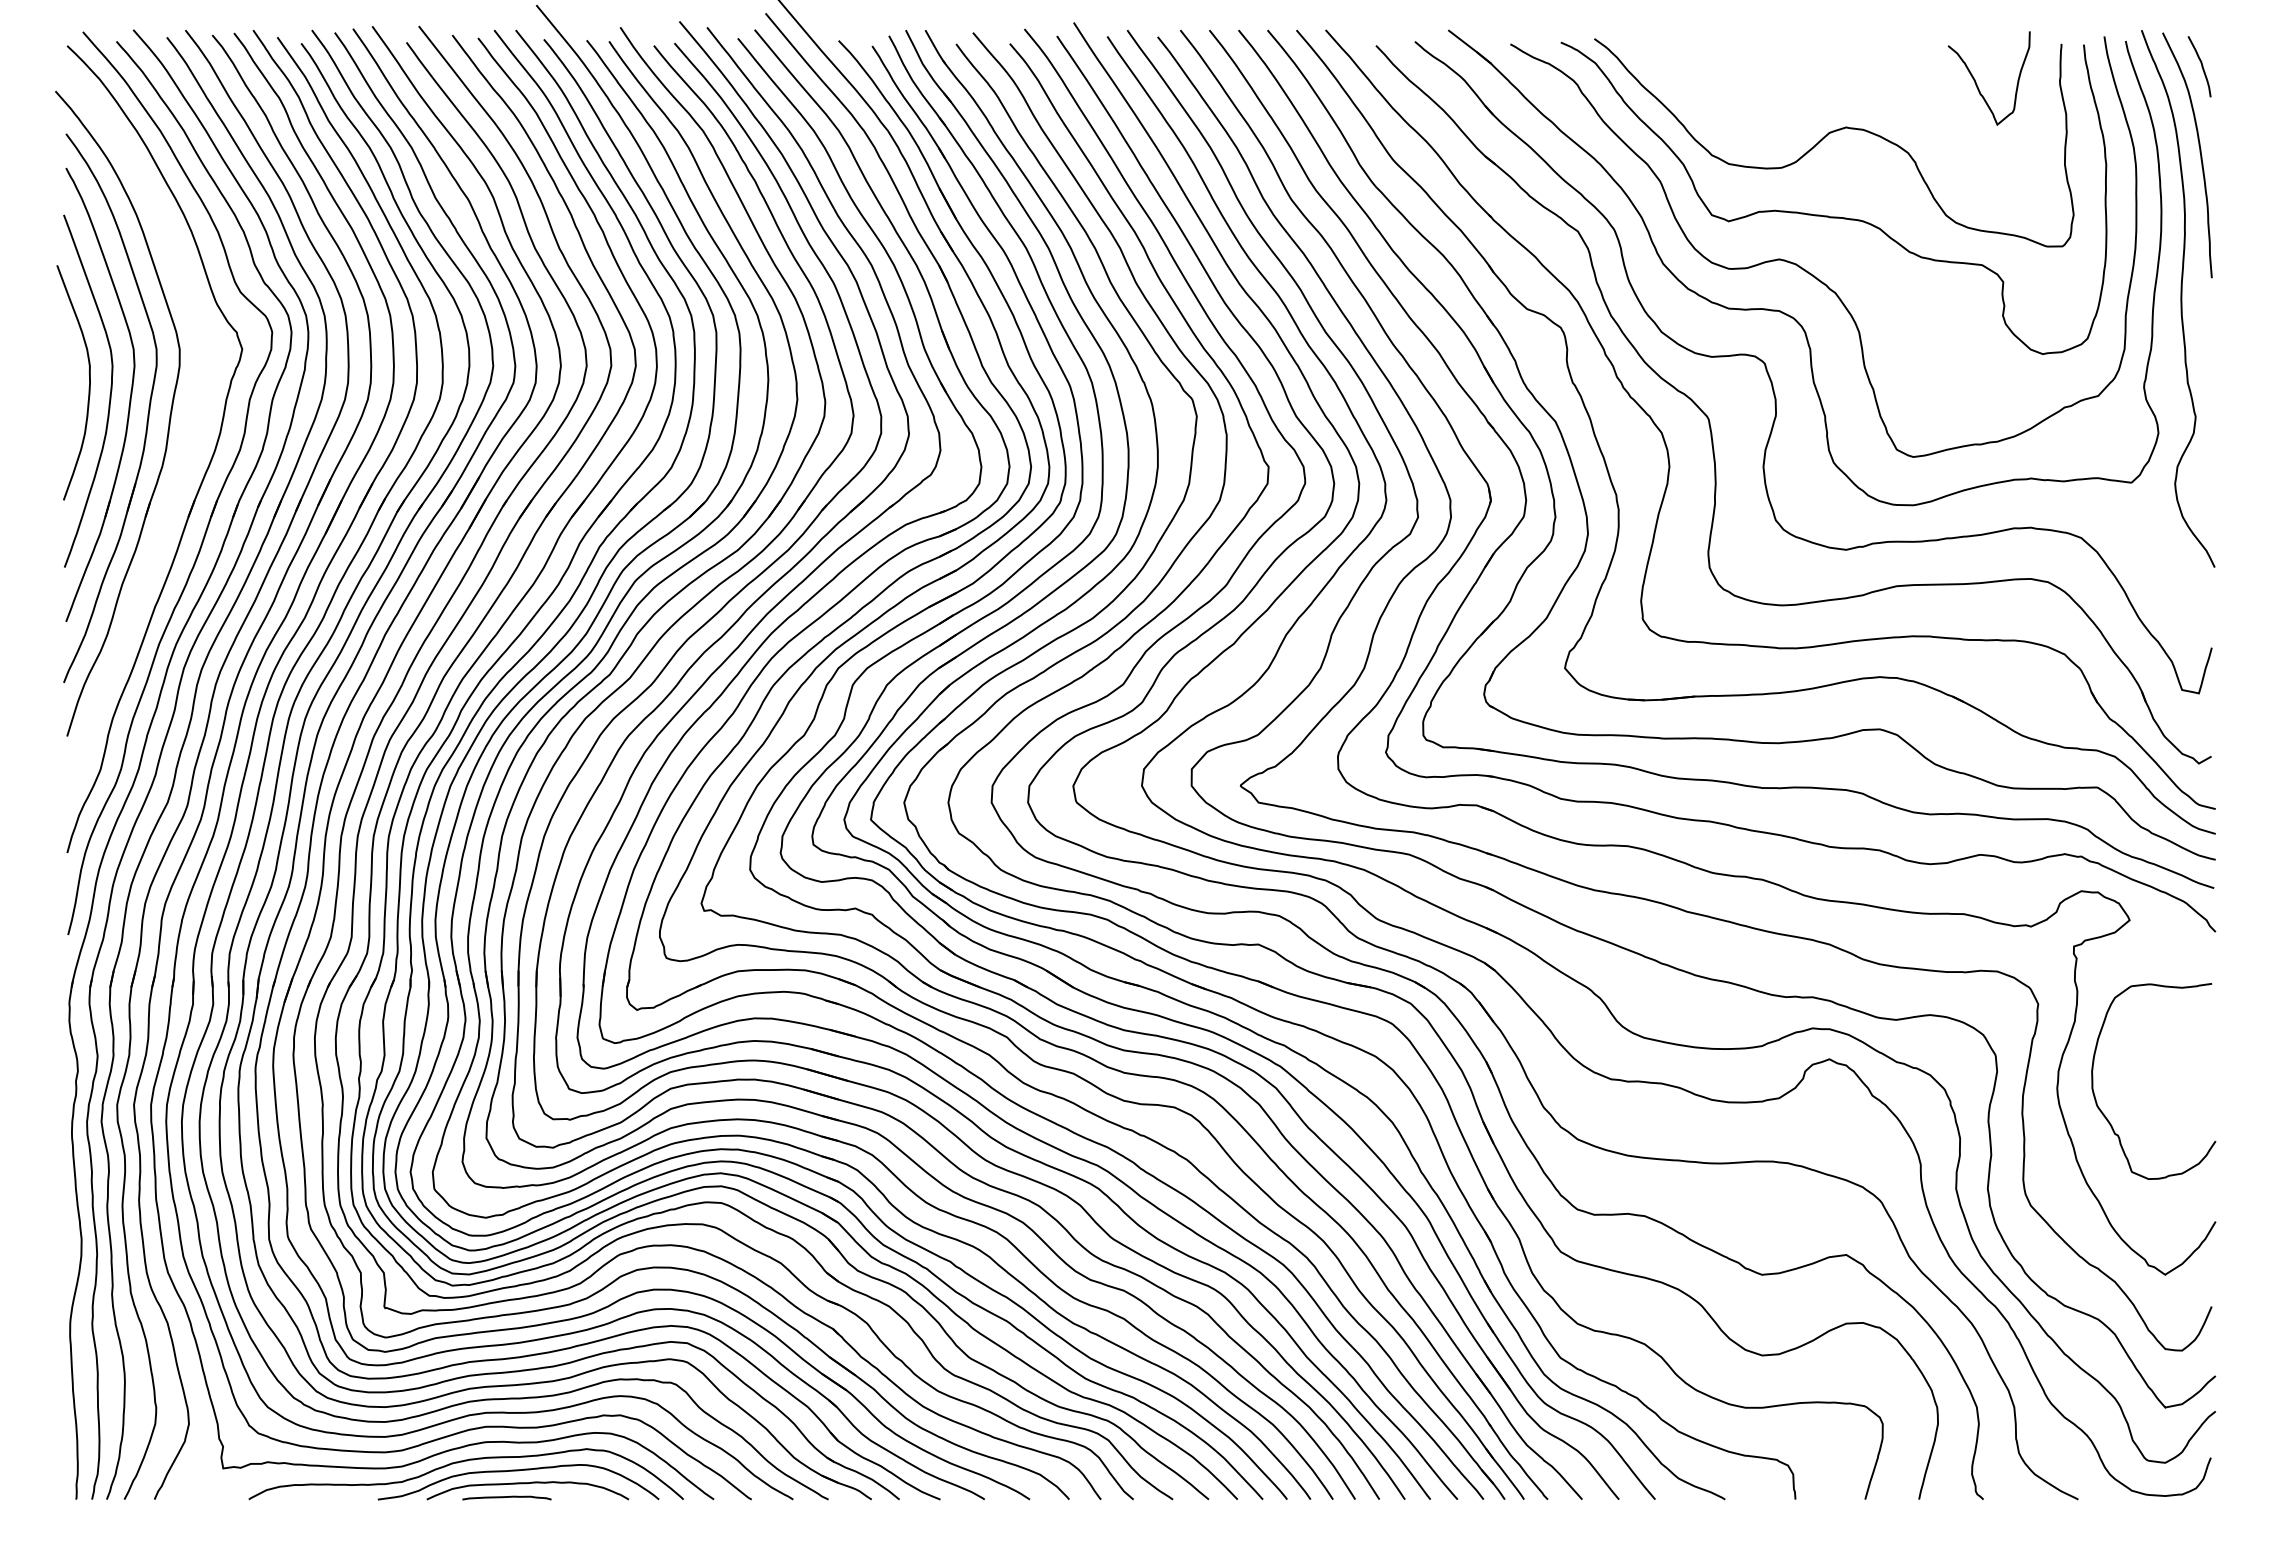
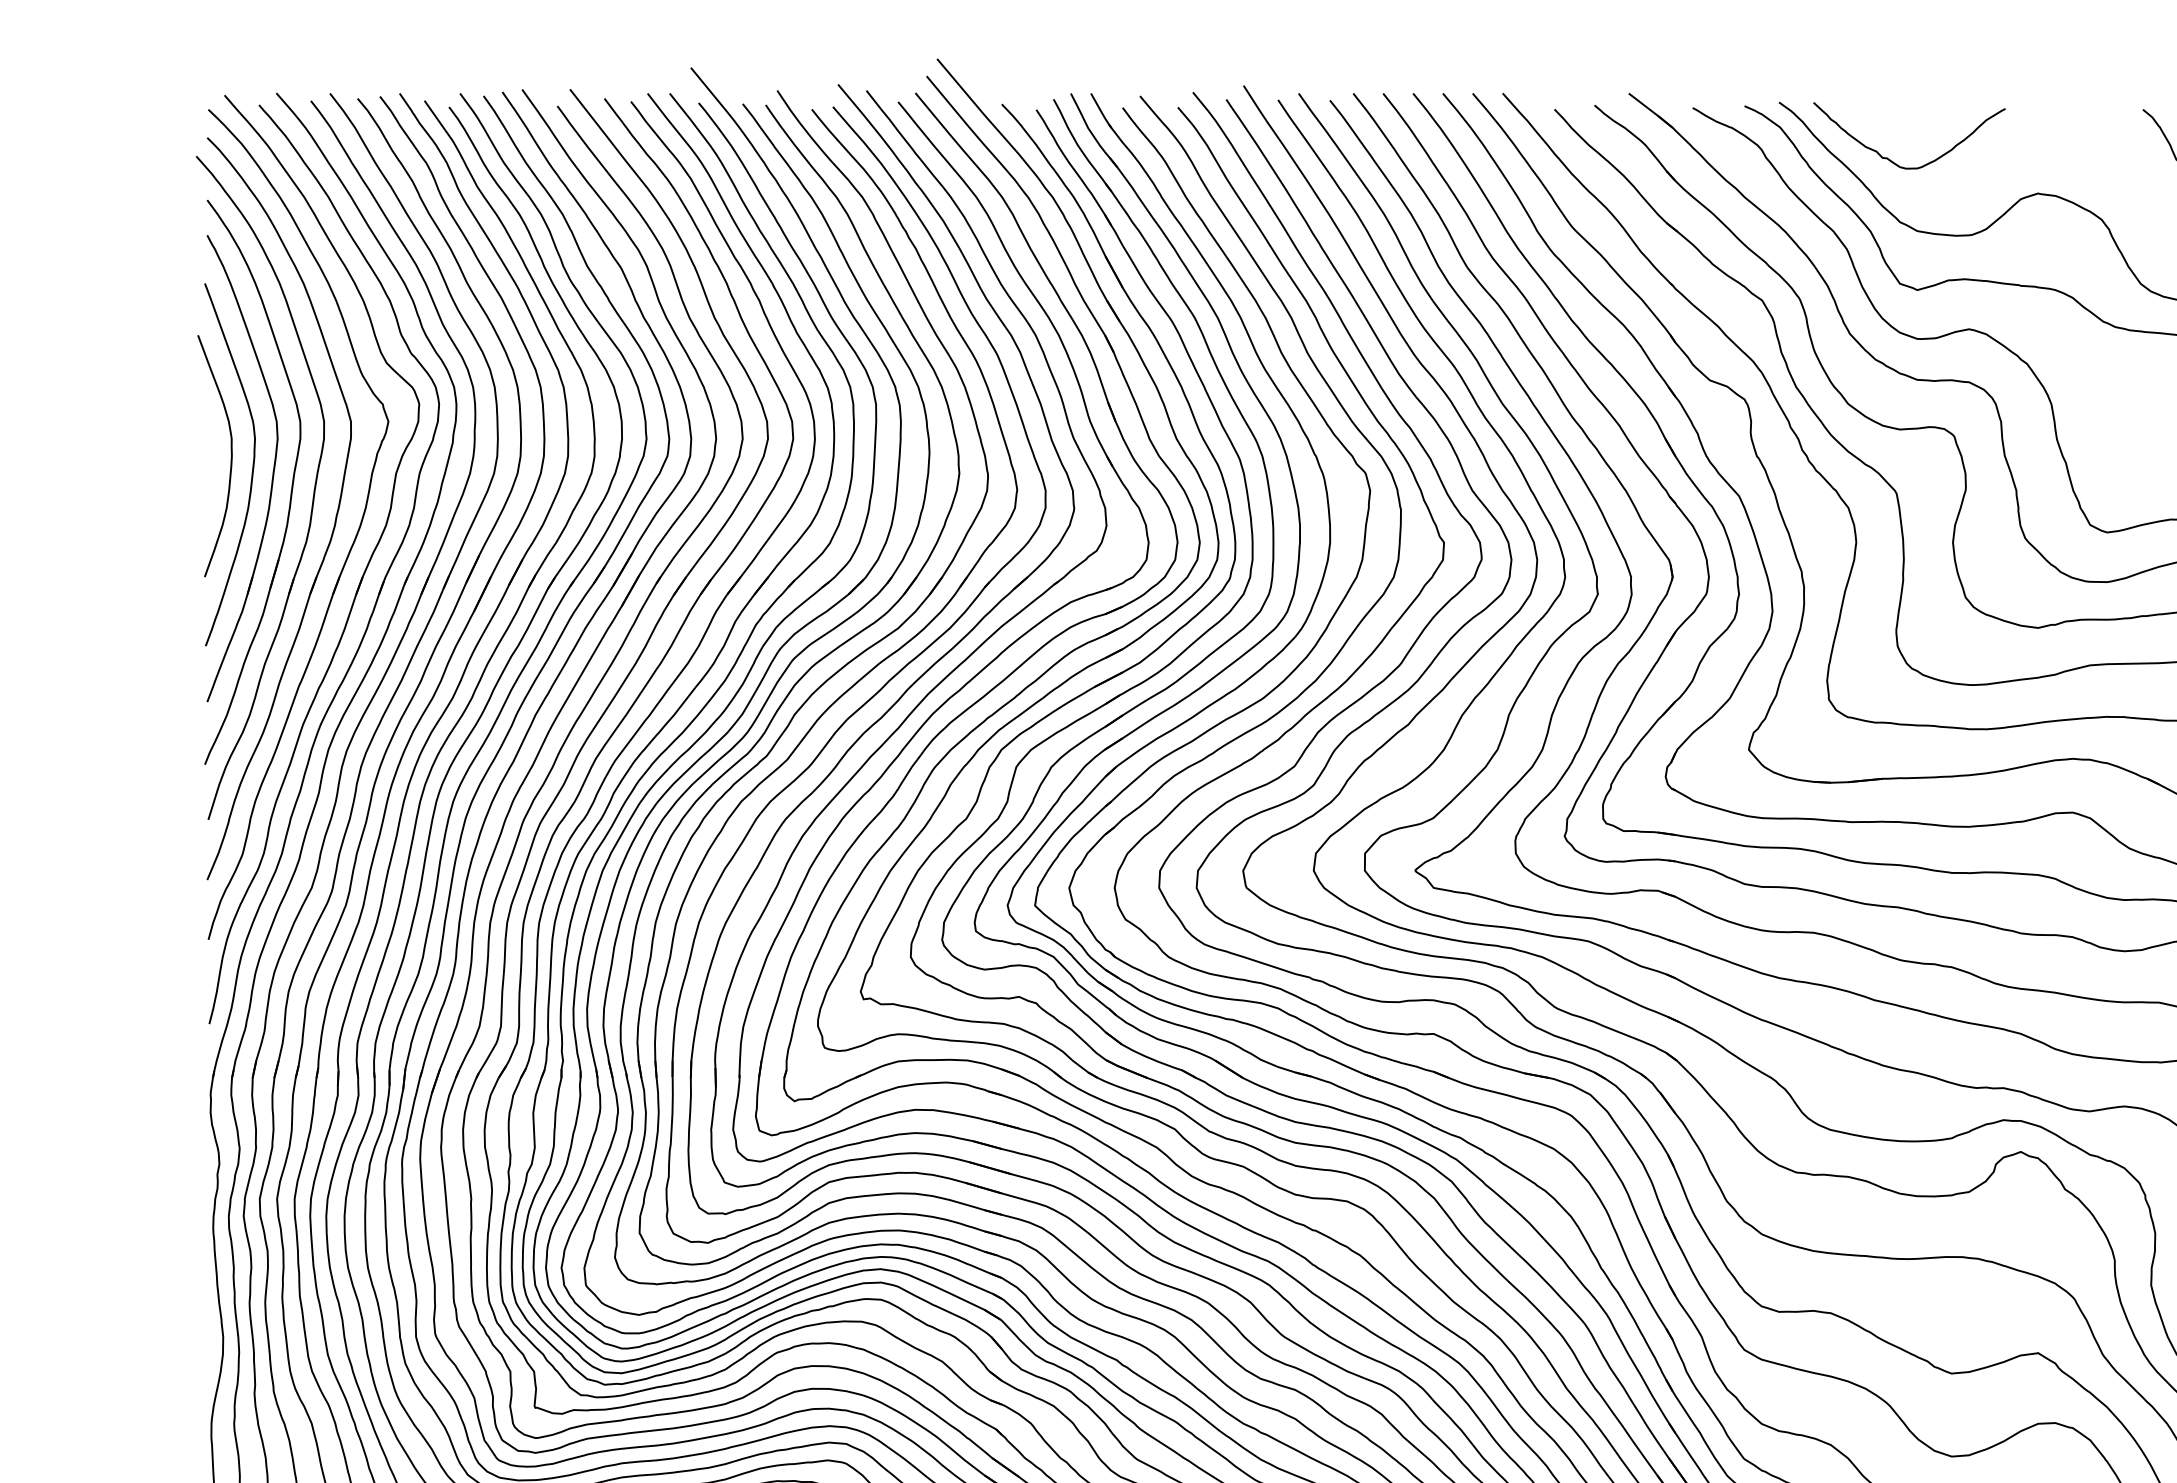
curve: (1704, 95) -> (1892, 160), added
part: (190, 441) -> (335, 516), added

